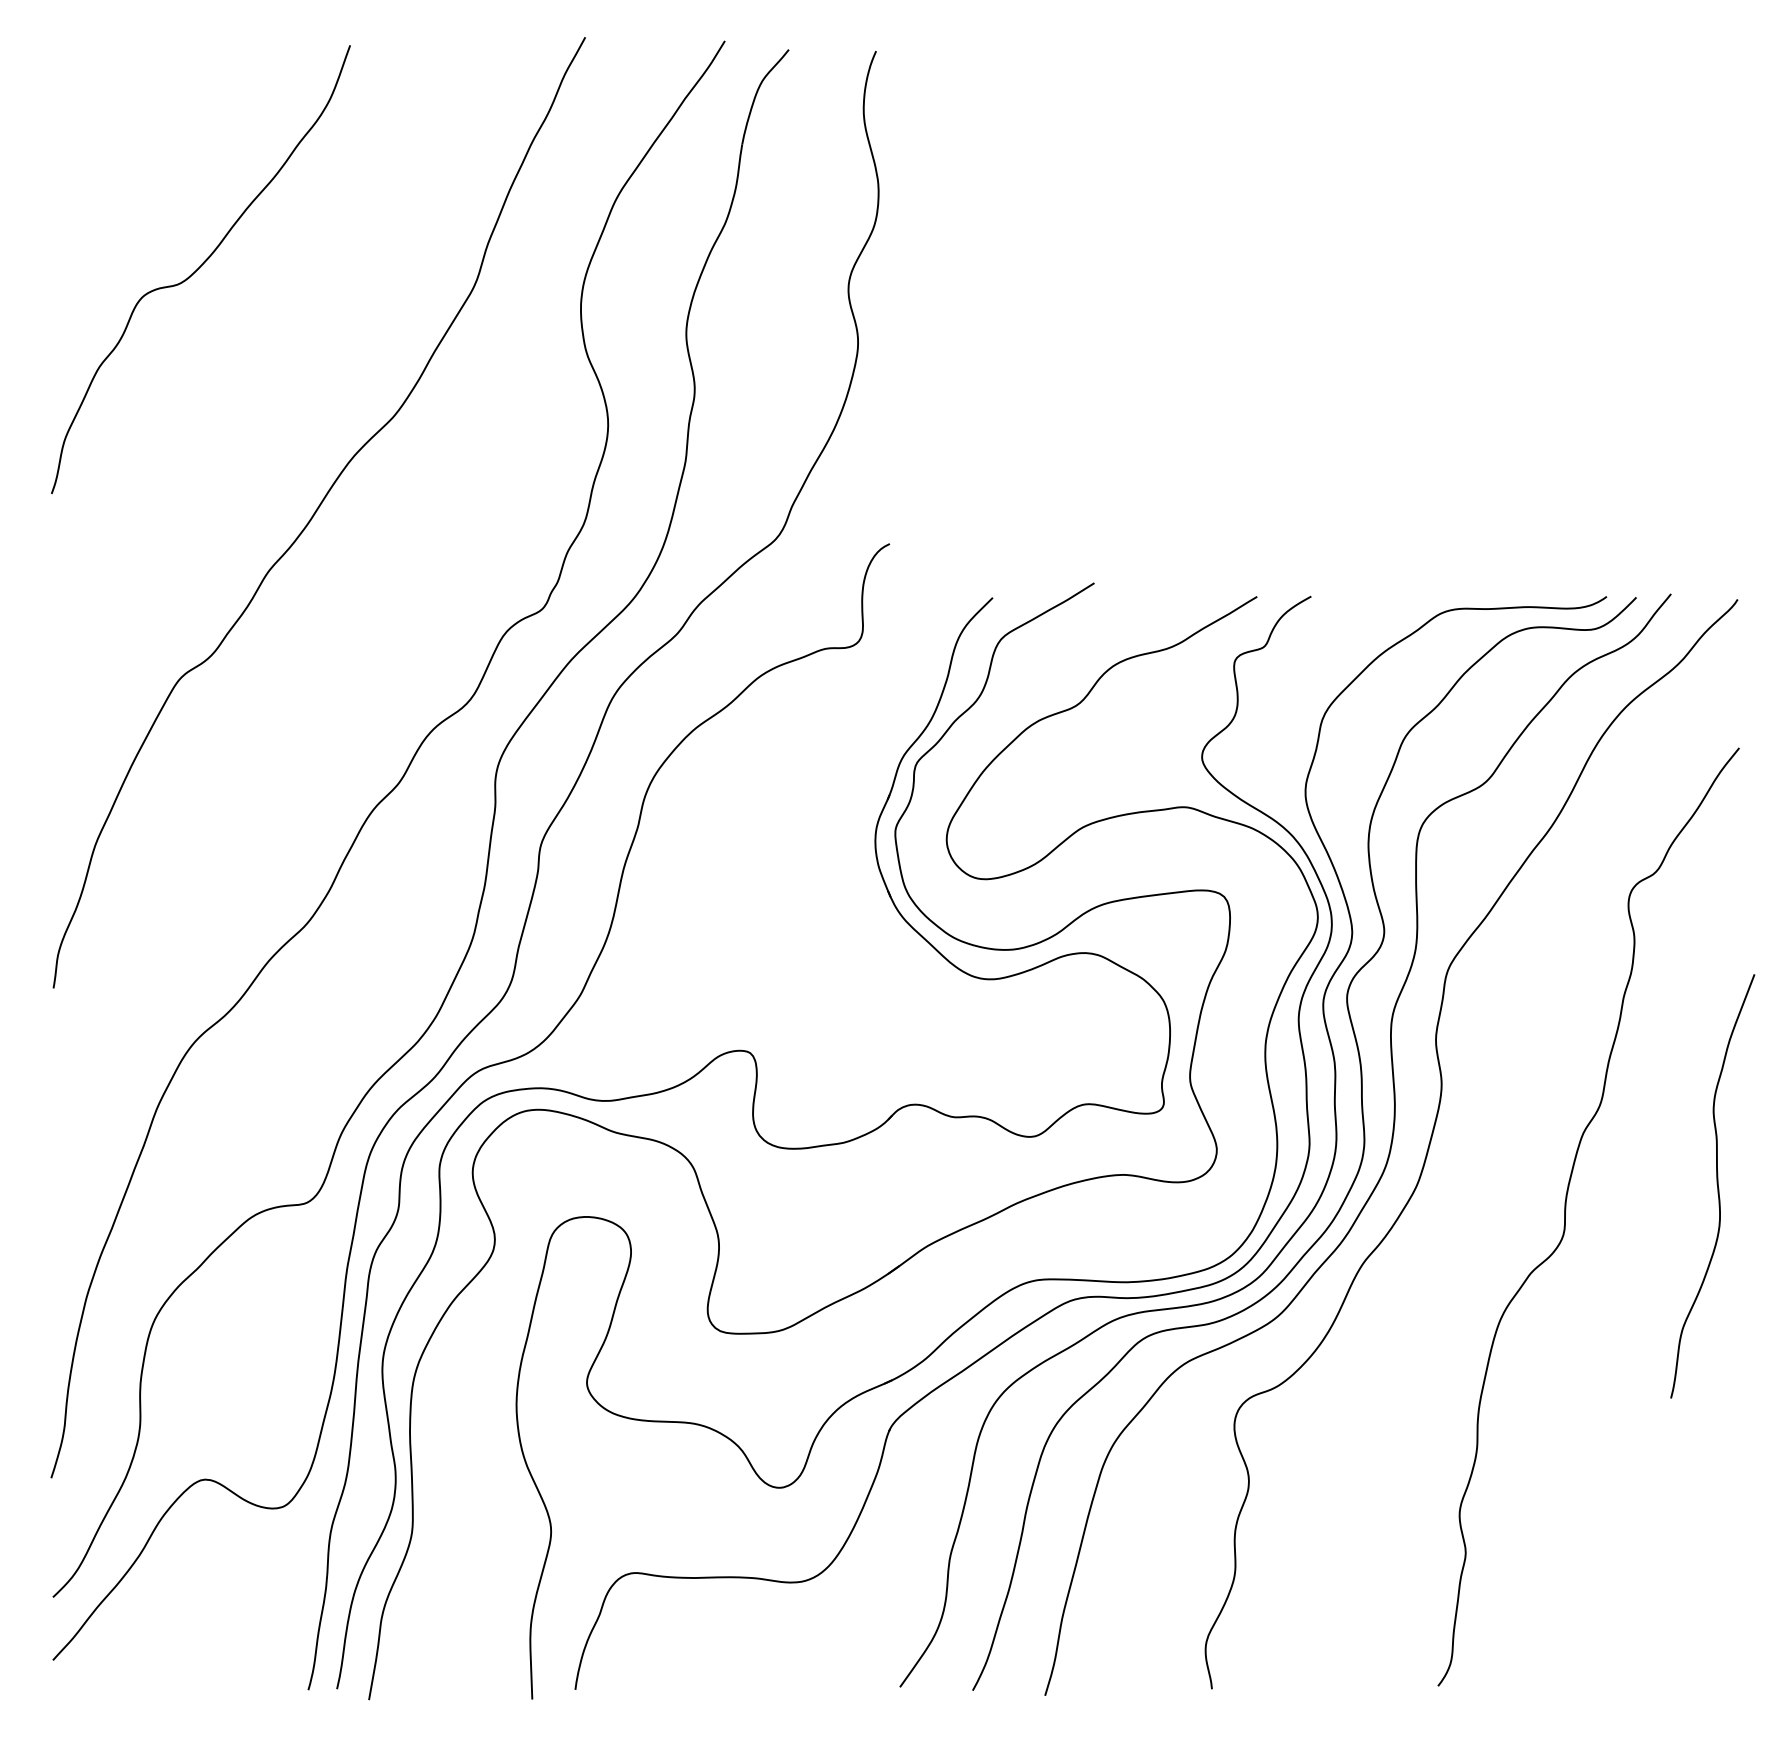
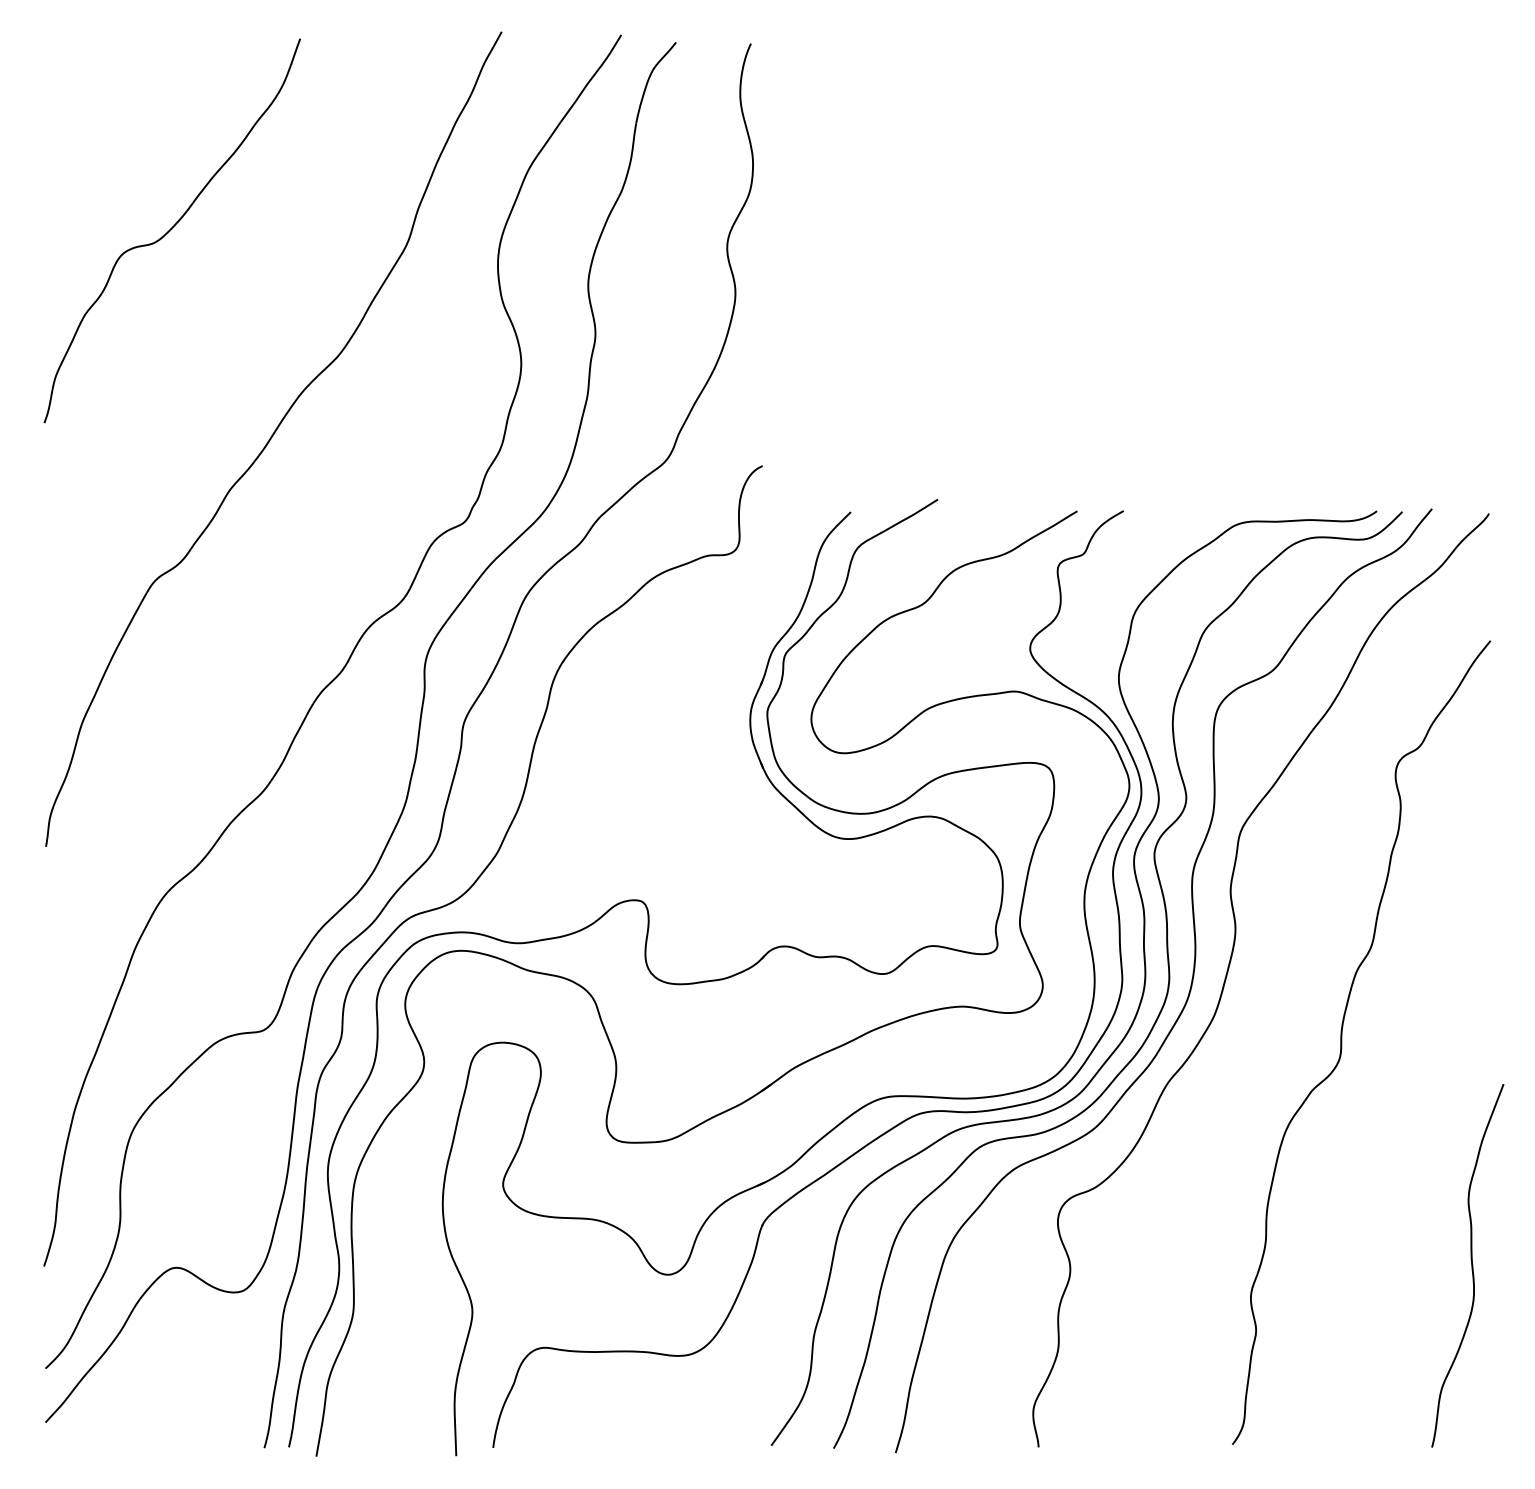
curve: (1716, 1184) -> (1471, 1264), moved

